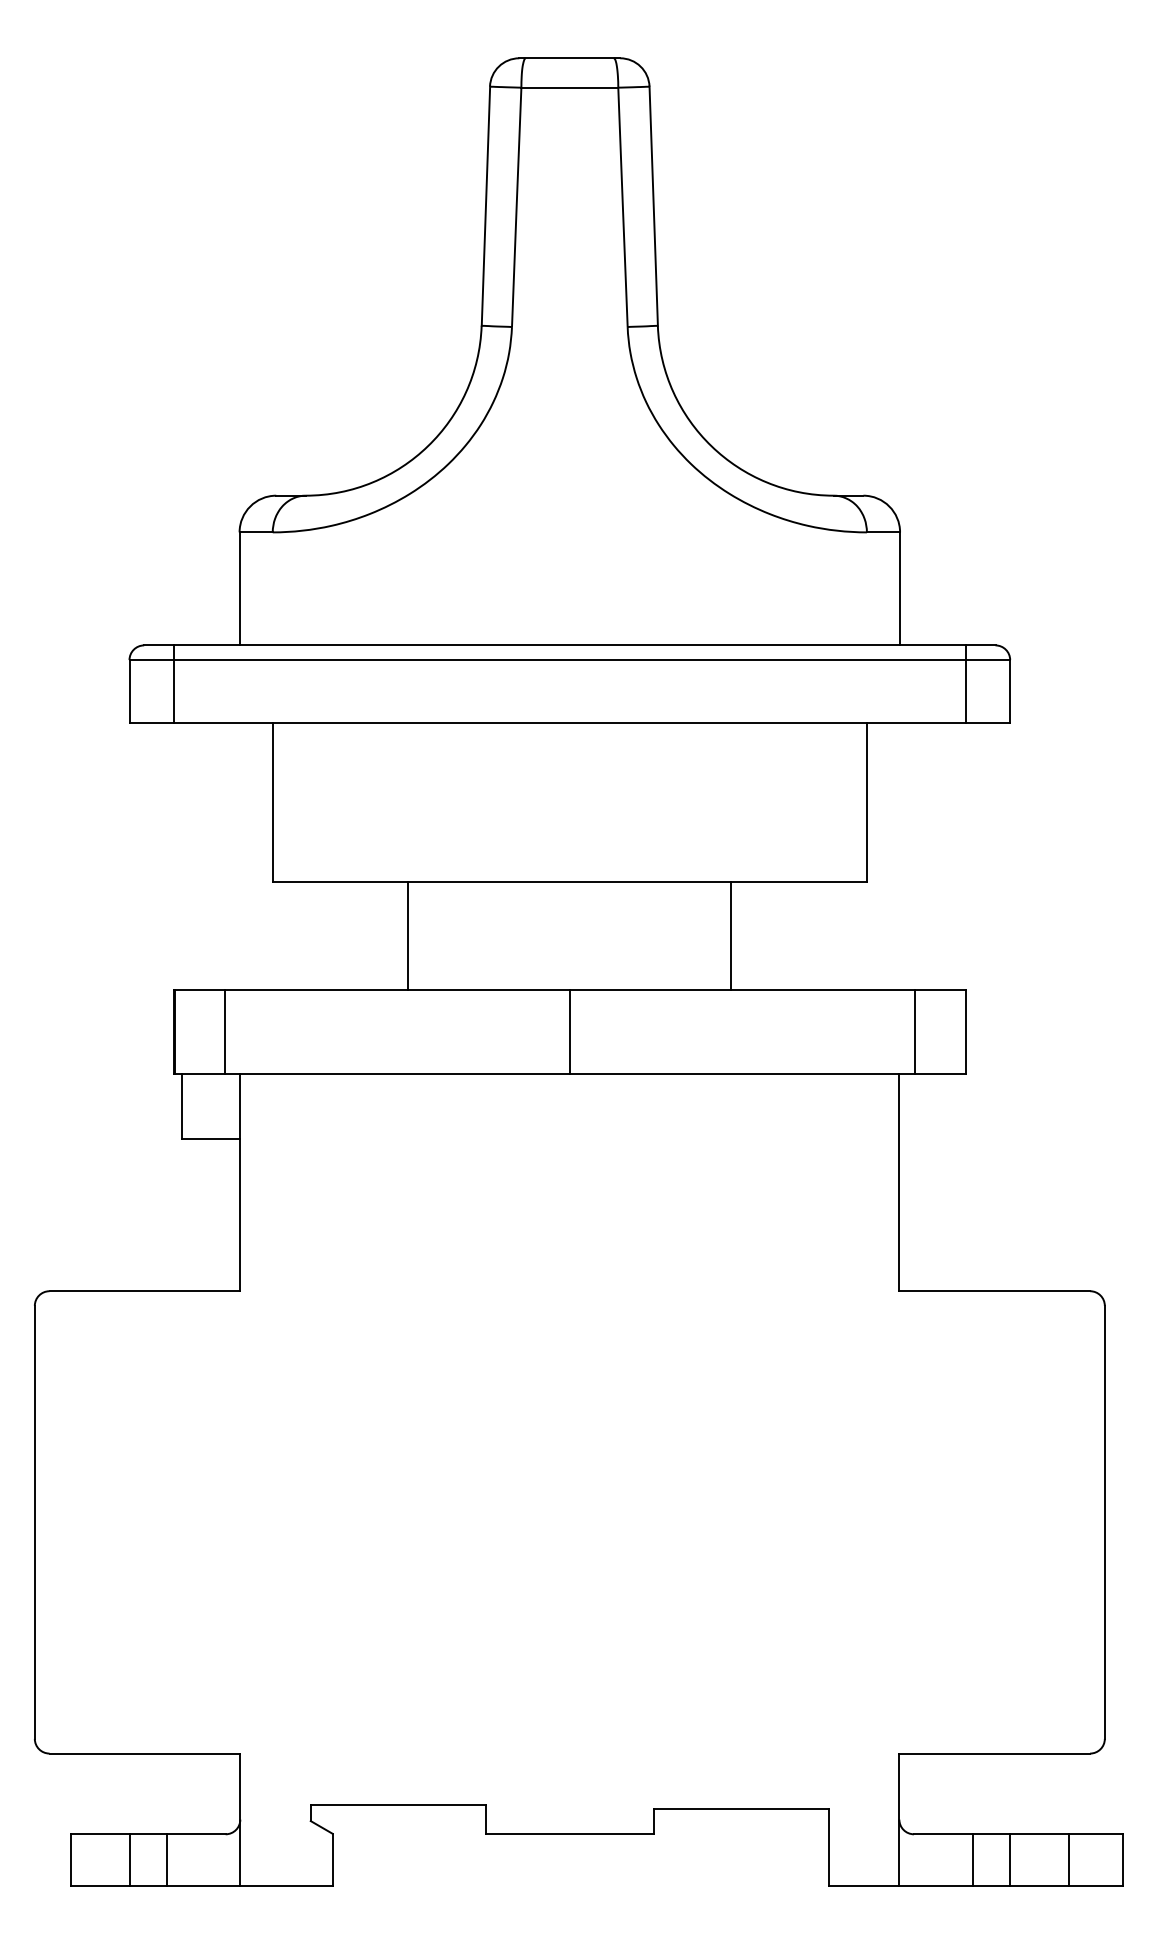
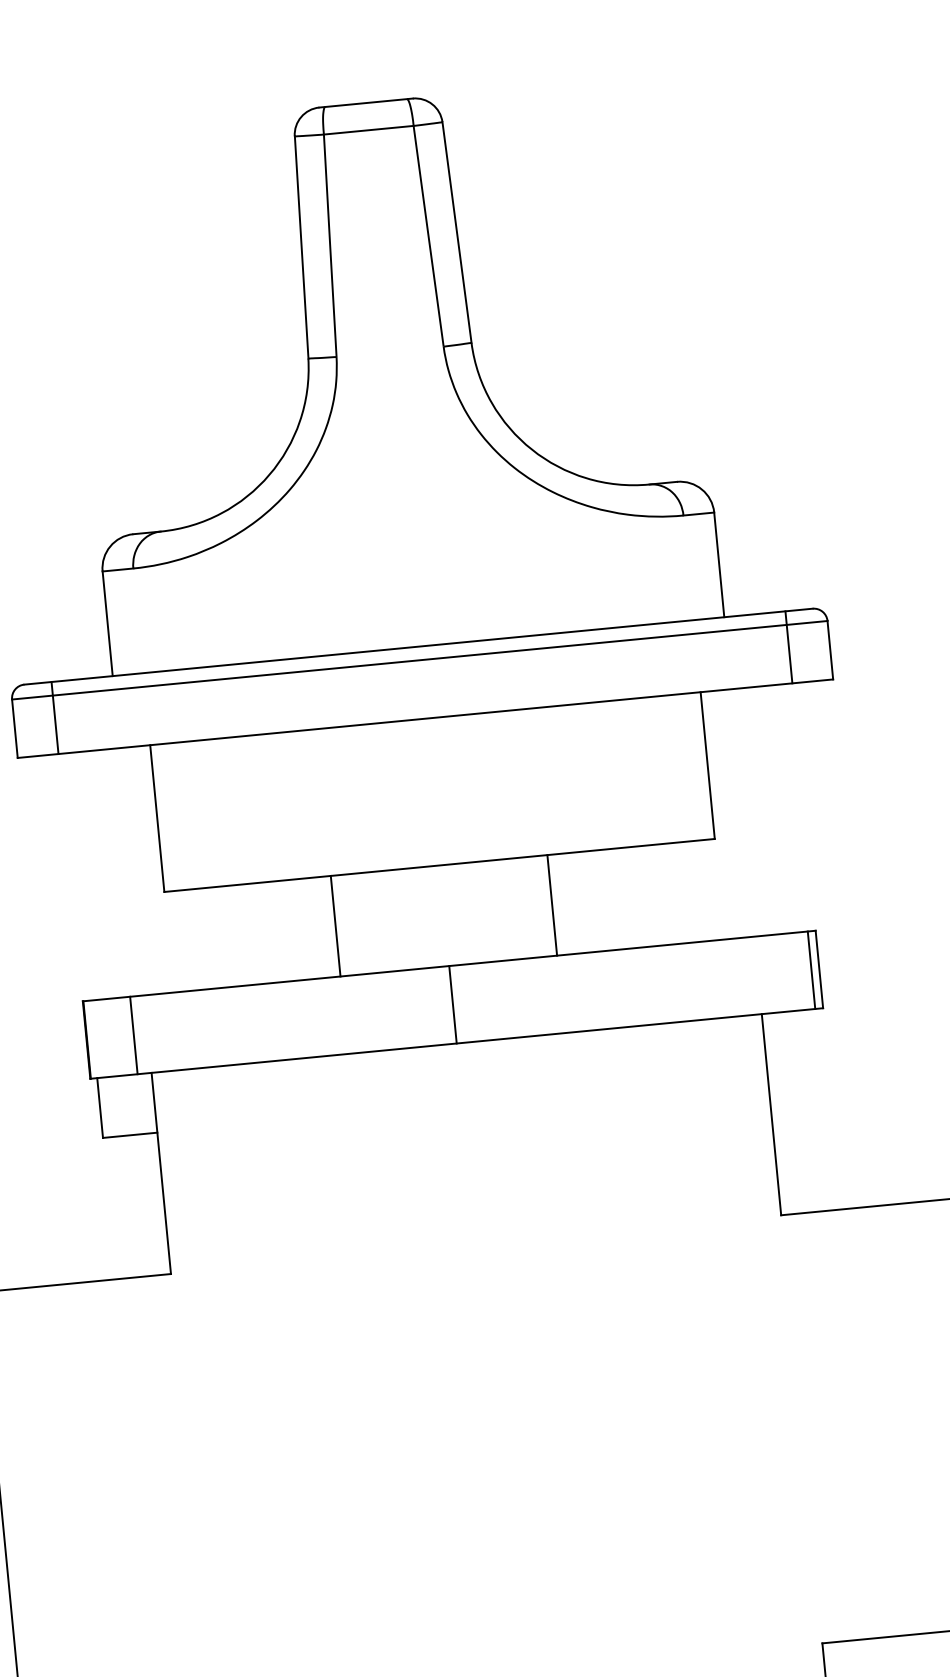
line: (408, 935) -> (335, 925), moved
line: (731, 935) -> (552, 904), moved
line: (915, 1032) -> (811, 970), moved

